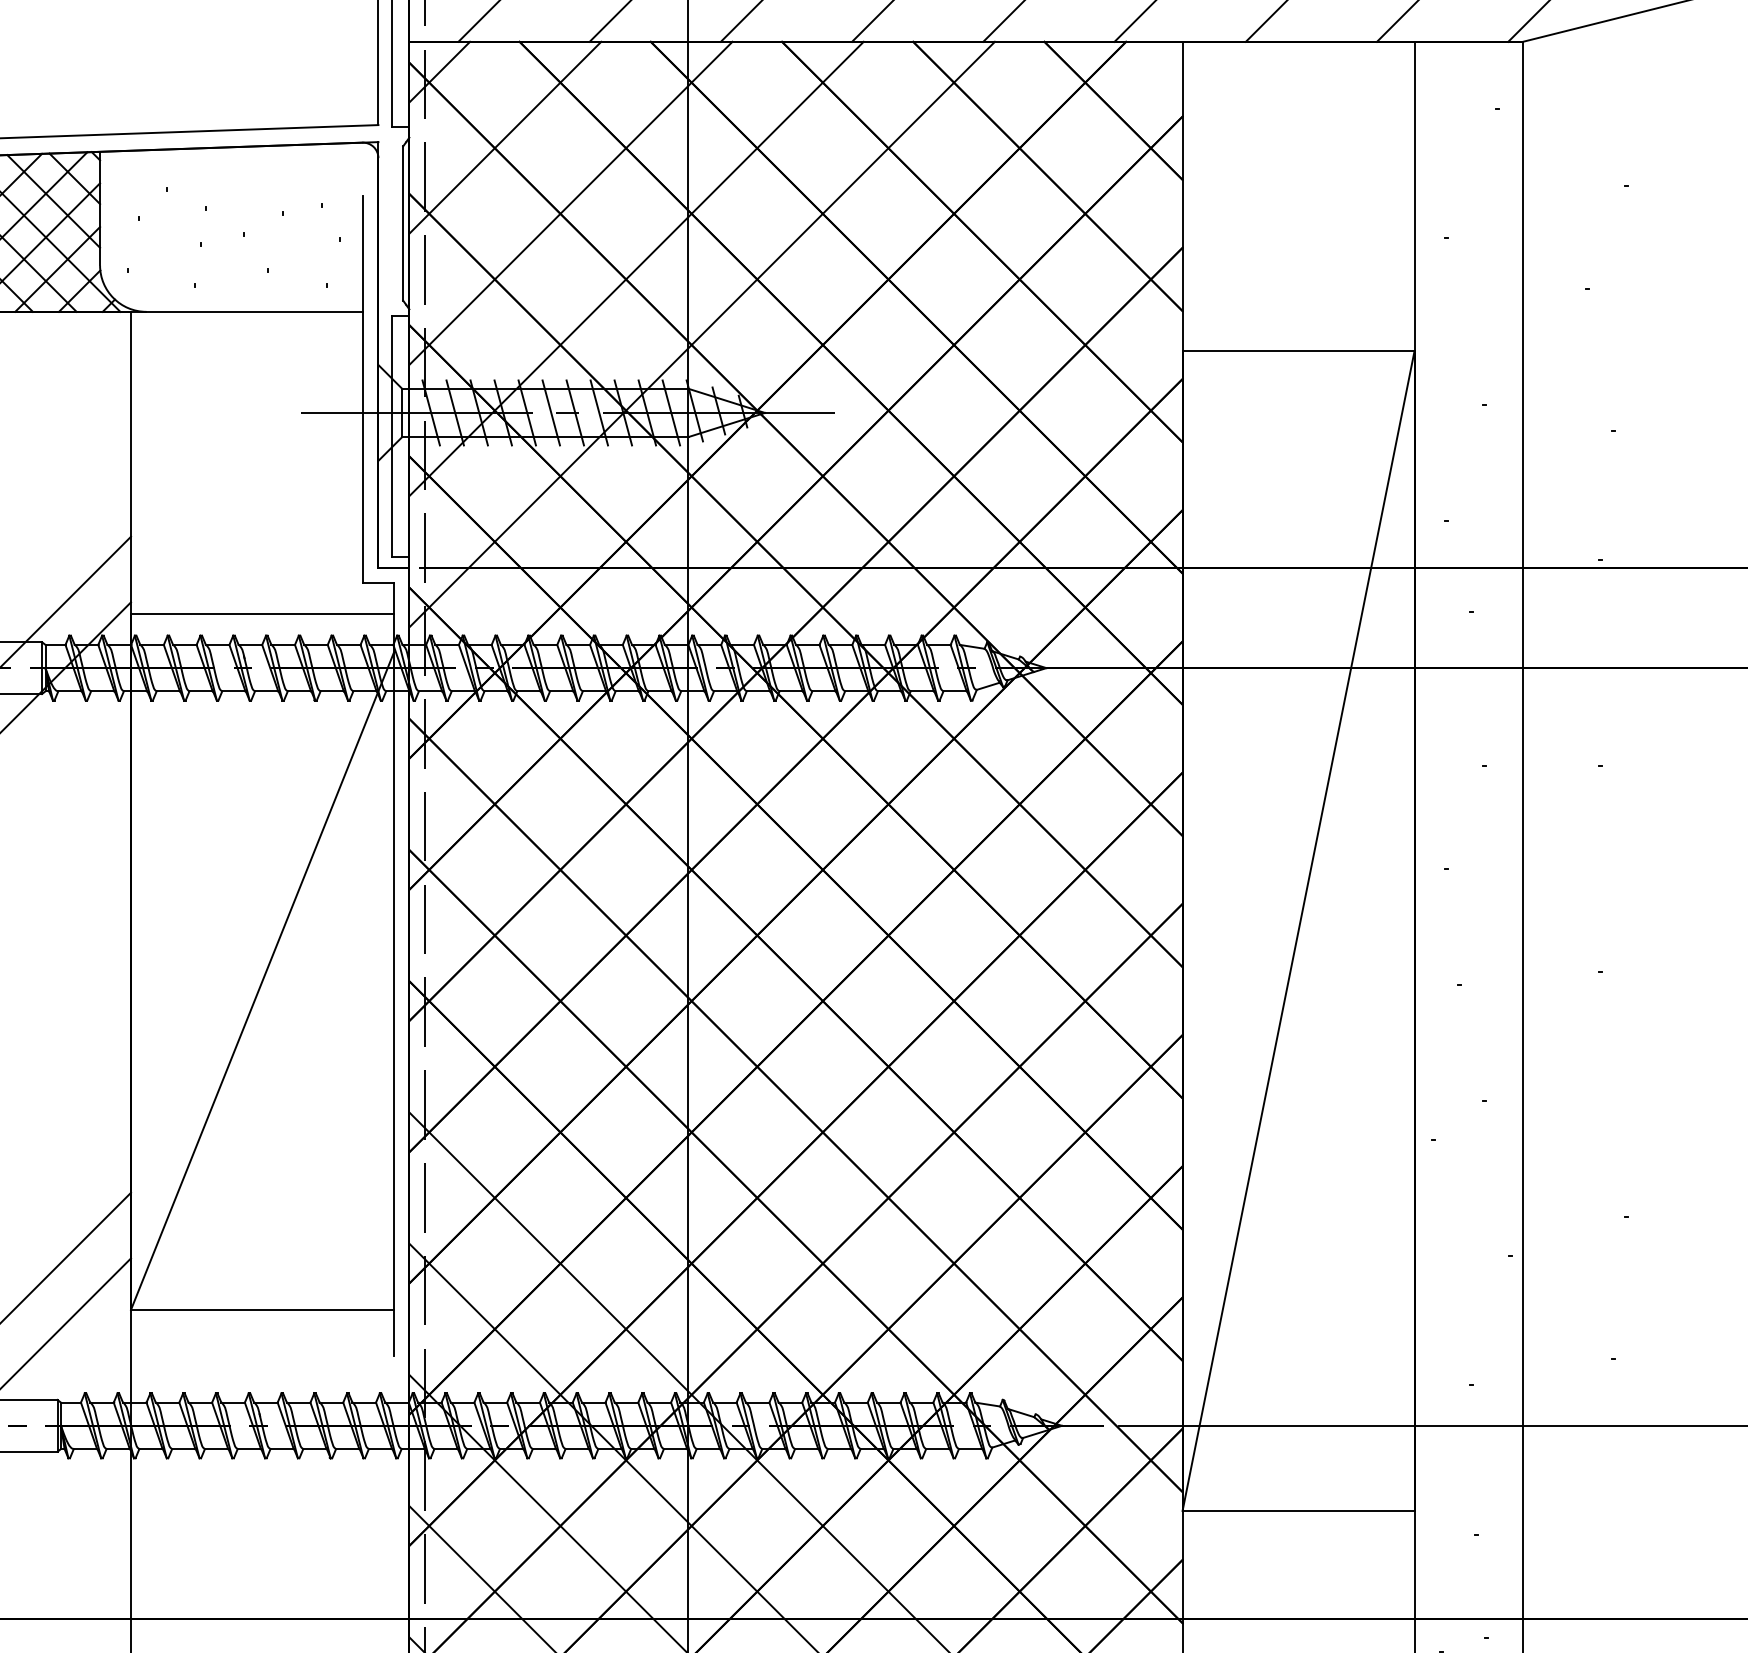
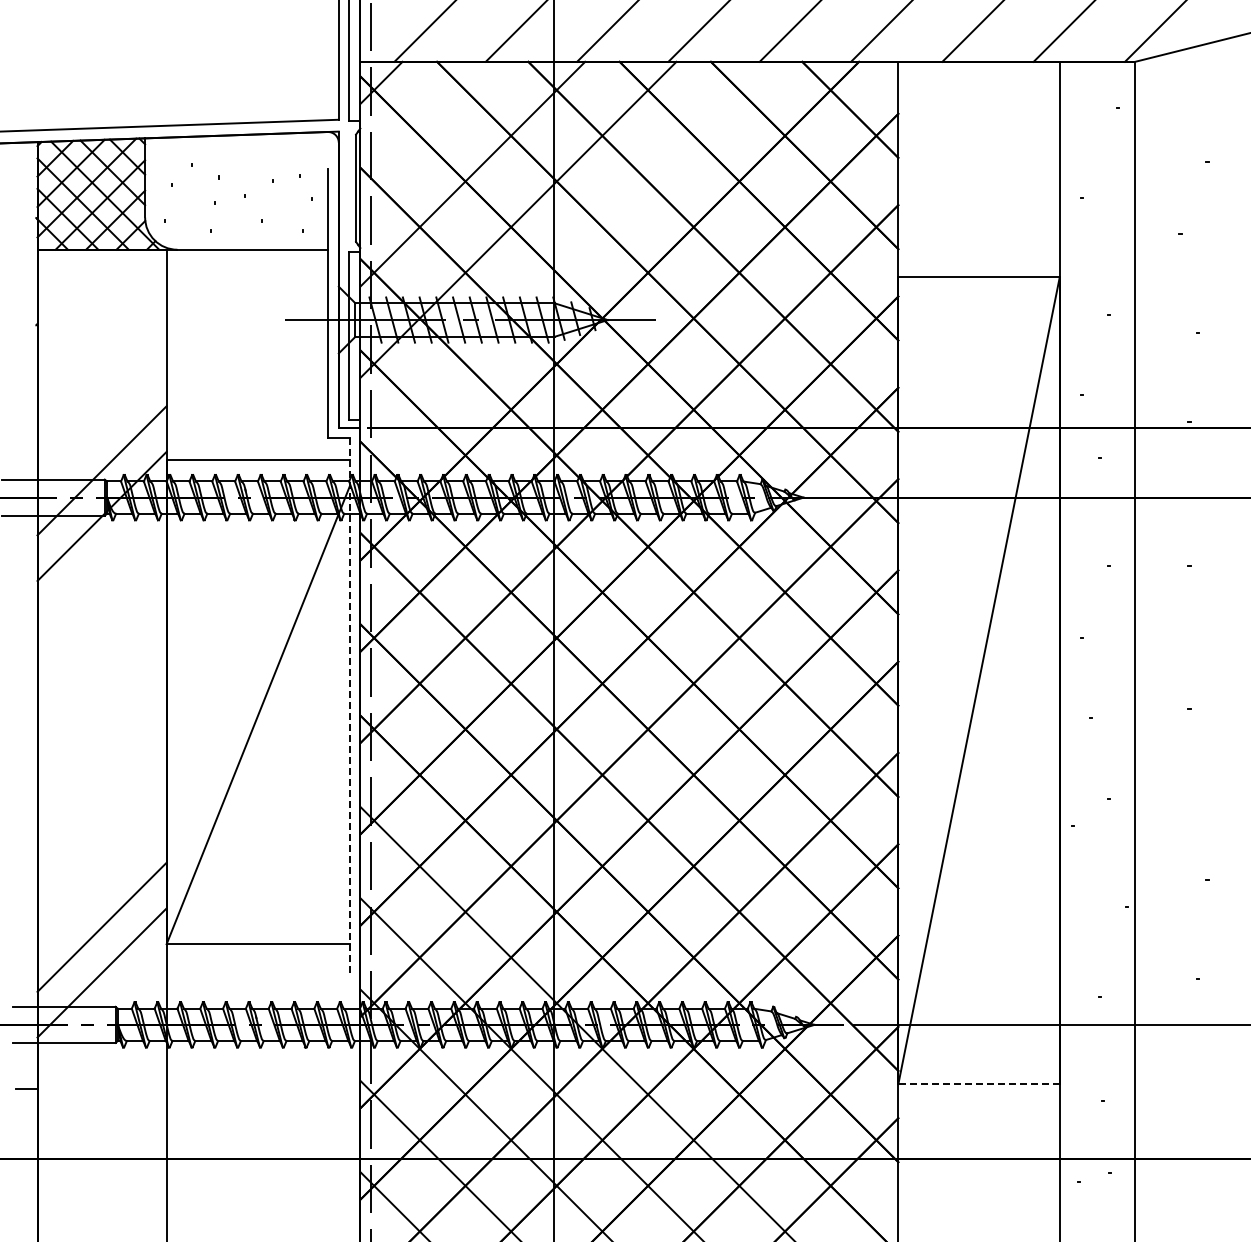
line: (504, 137) -> (426, 128), removed
line: (701, 334) -> (563, 265), removed
line: (393, 969) -> (349, 707), solid -> dashed
line: (1299, 1511) -> (979, 1084), solid -> dashed

